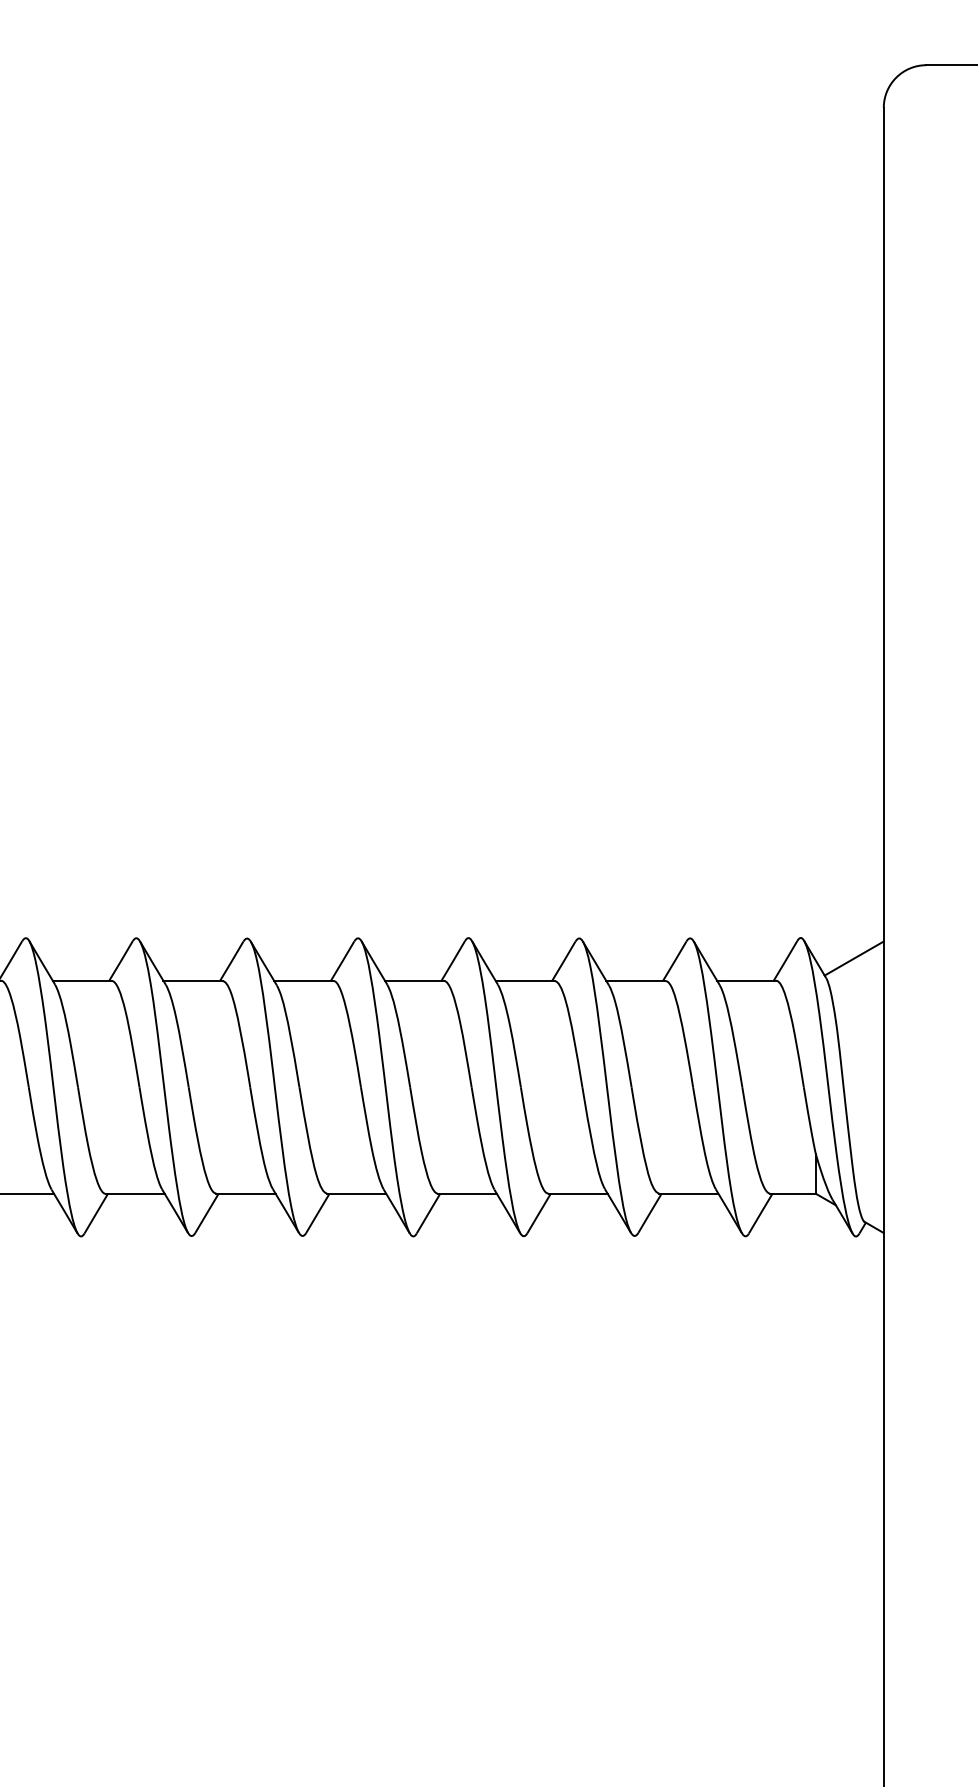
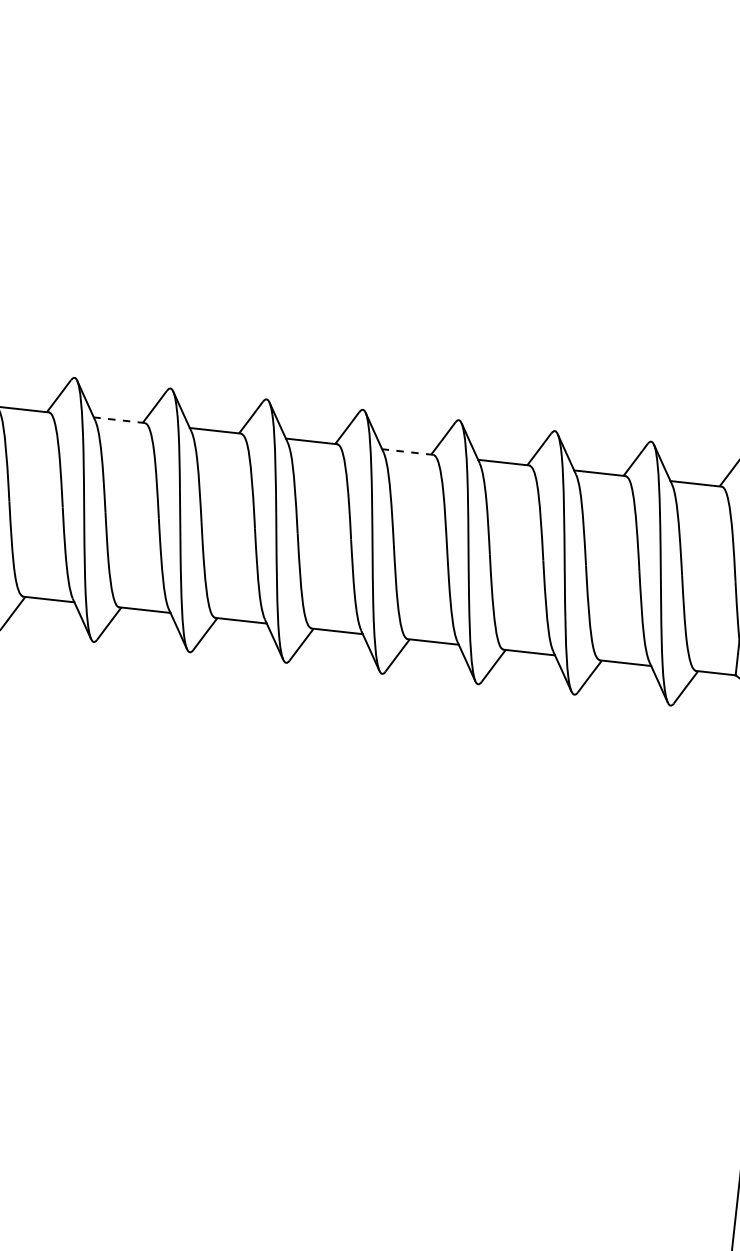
line: (82, 980) -> (119, 420), solid -> dashed
line: (414, 980) -> (407, 451), solid -> dashed

